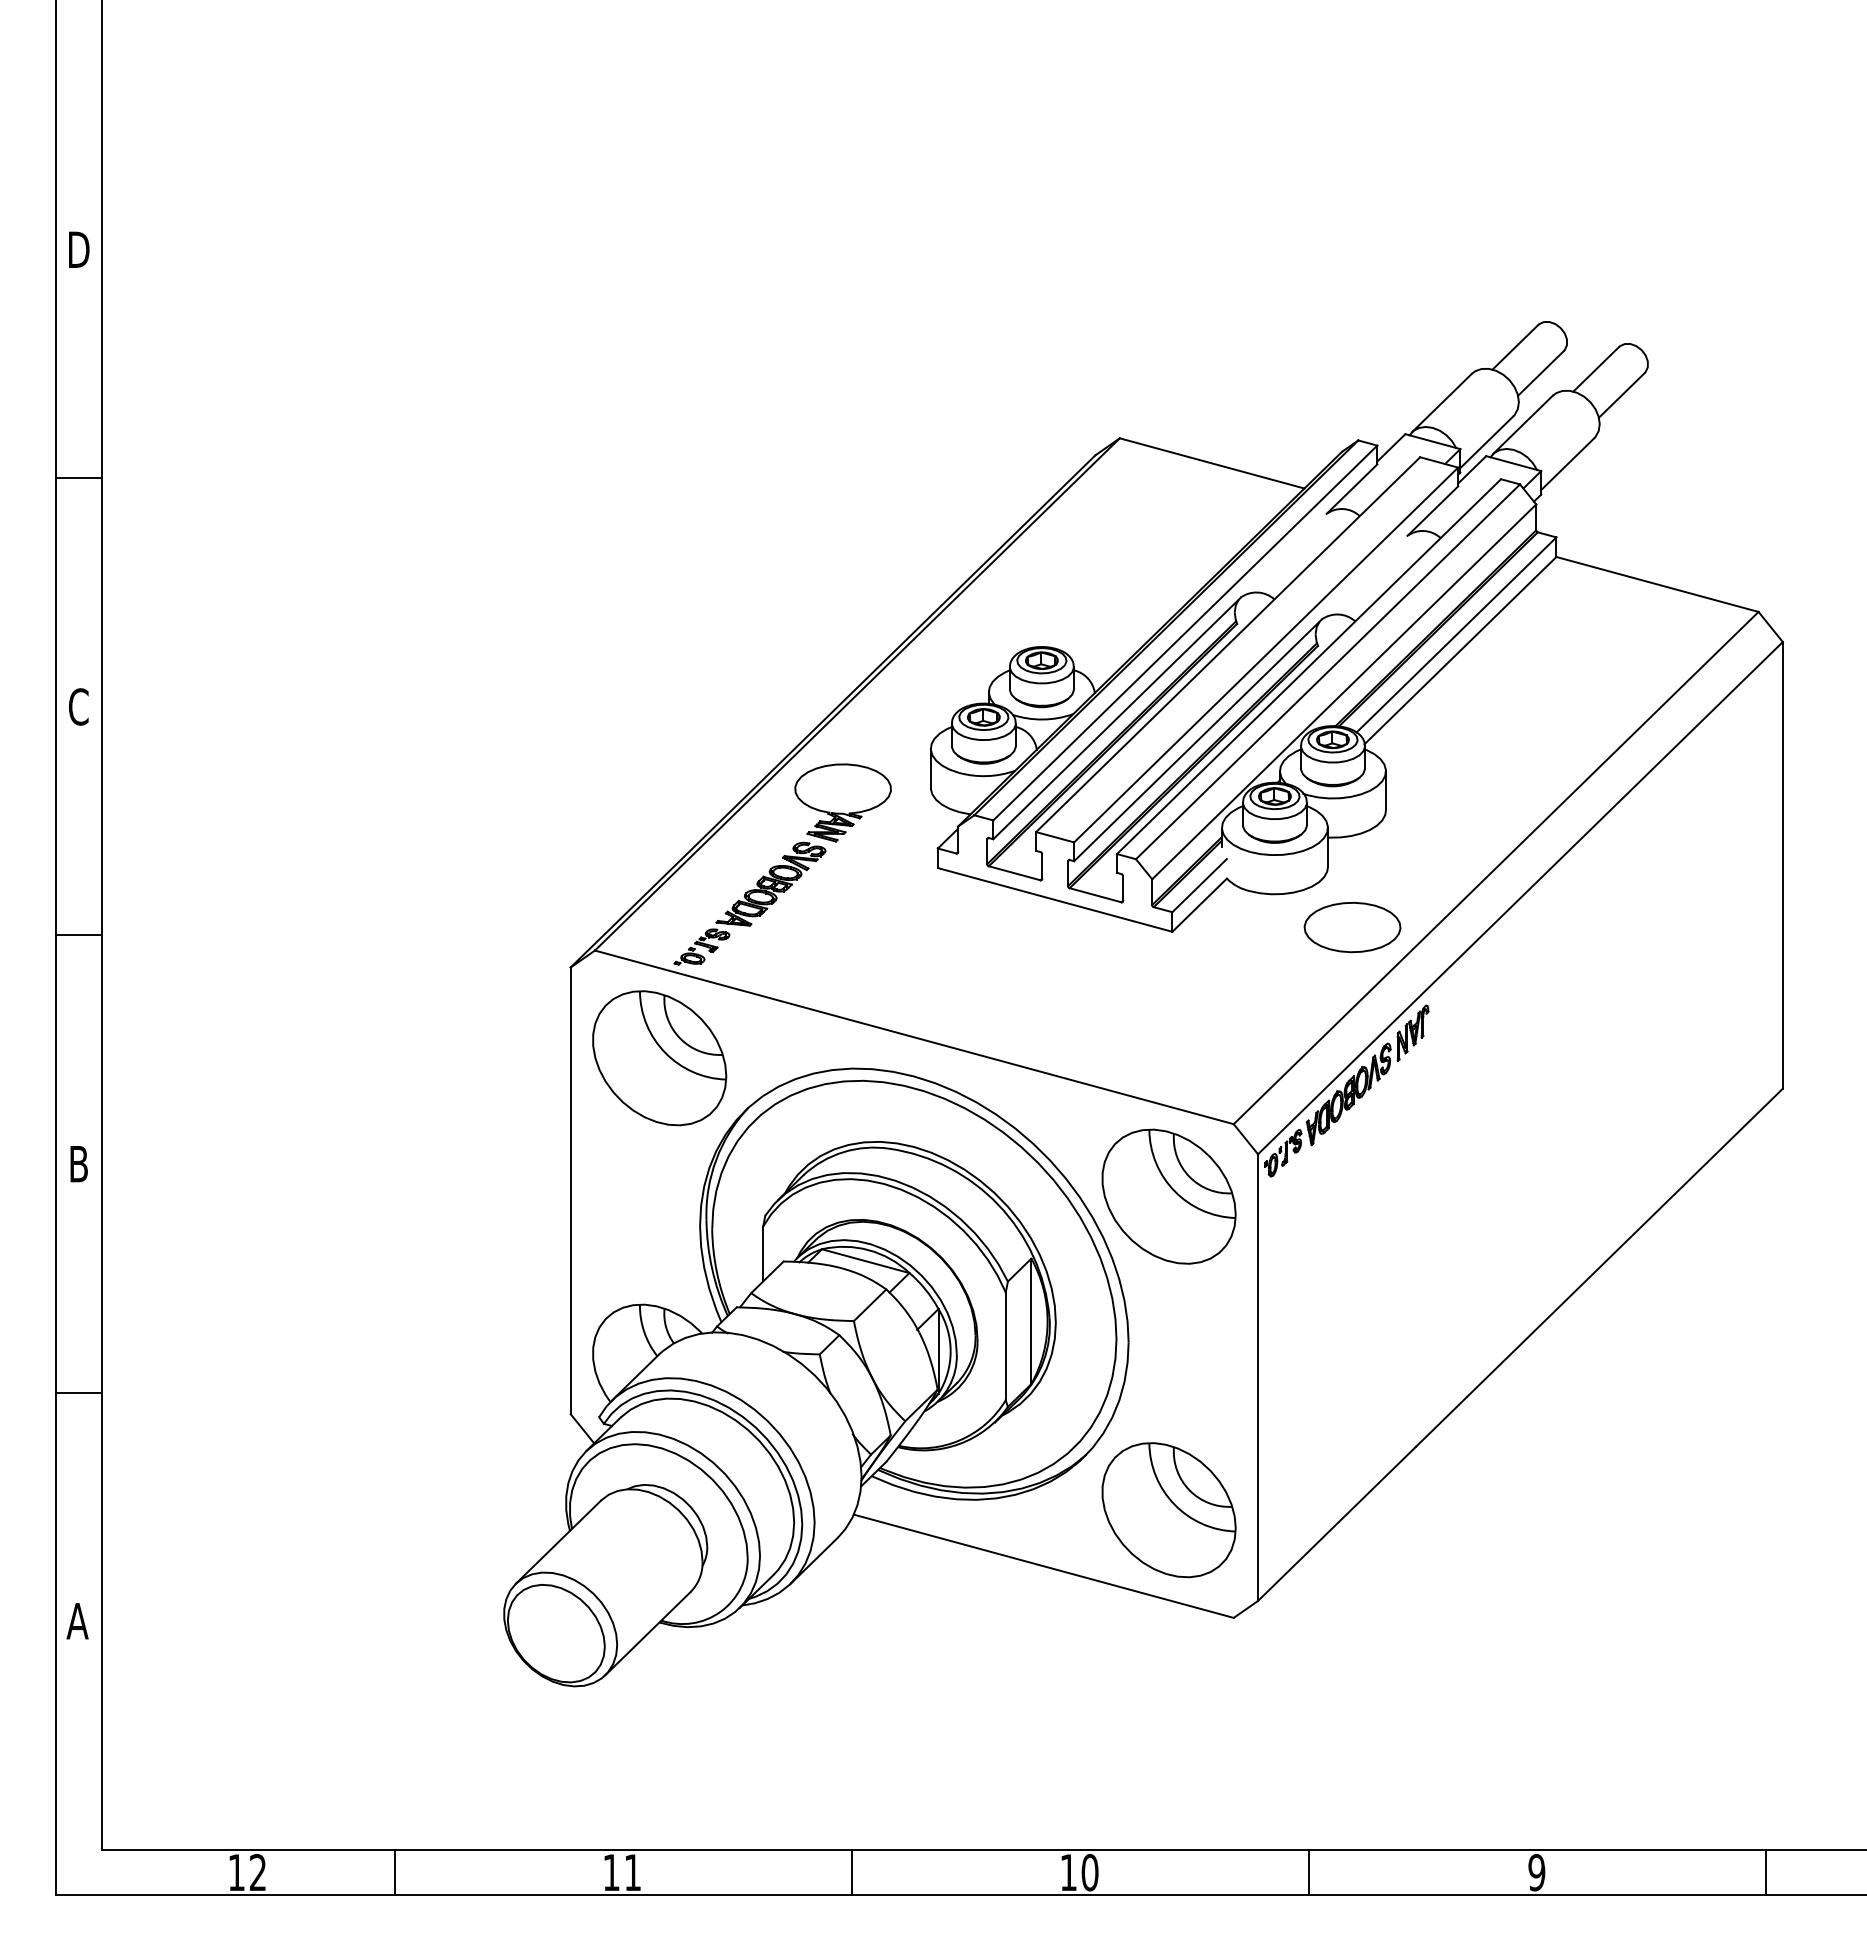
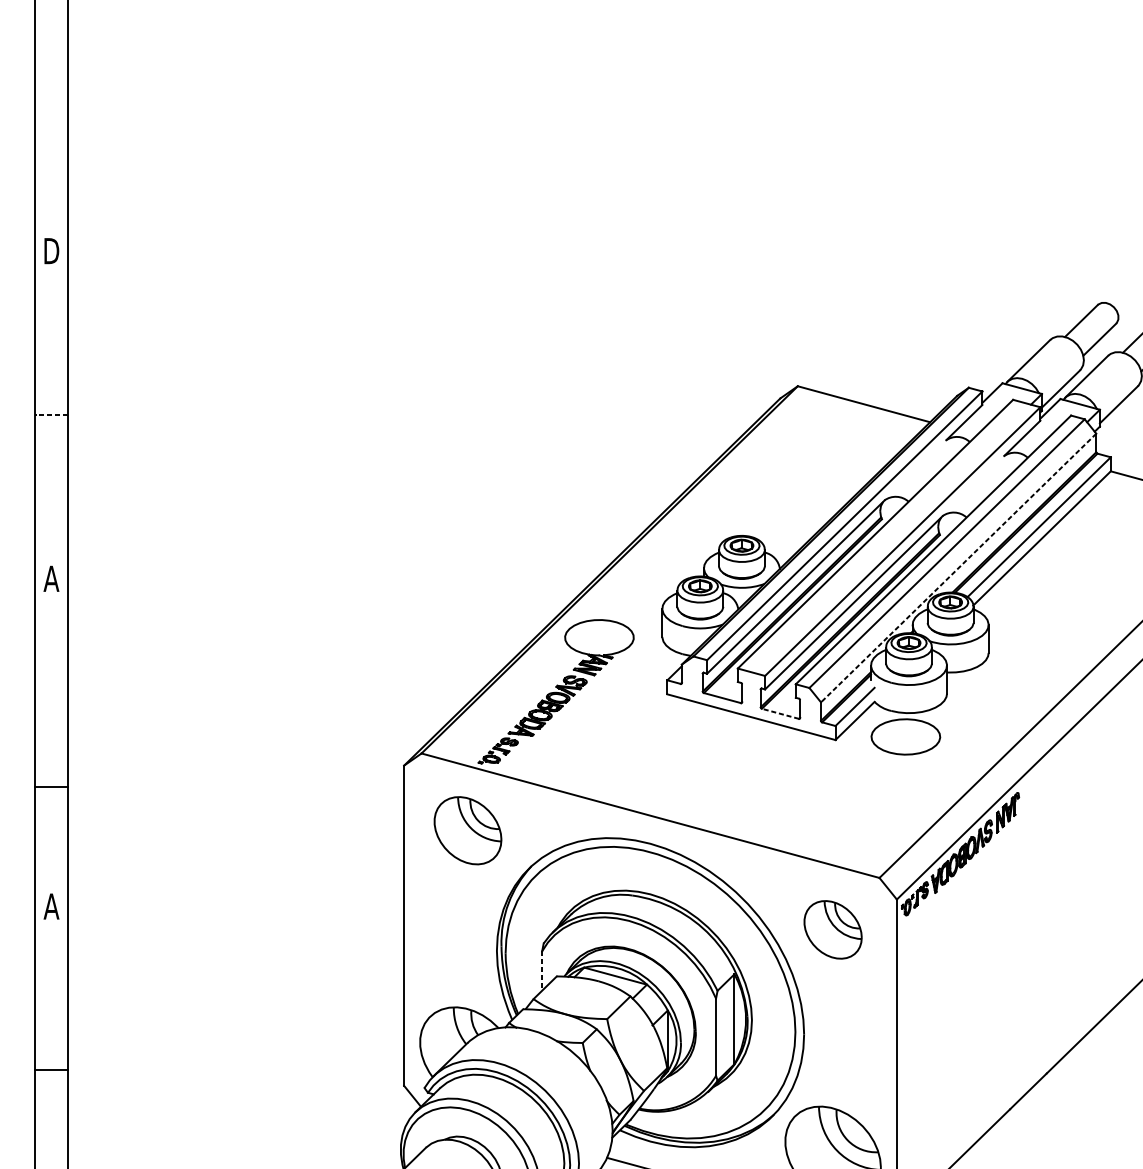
line: (79, 478) -> (52, 415), solid -> dashed
line: (1343, 692) -> (958, 568), solid -> dashed
text: (78, 706) -> (51, 578), C -> A
line: (1095, 895) -> (780, 714), solid -> dashed
part: (1352, 927) -> (905, 736), moved
line: (78, 935) -> (51, 787), moved
part: (659, 1058) -> (467, 830), size x0.7
text: (78, 1164) -> (51, 906), B -> A
part: (1168, 1196) -> (832, 929), size x0.6
line: (763, 1254) -> (542, 971), solid -> dashed

